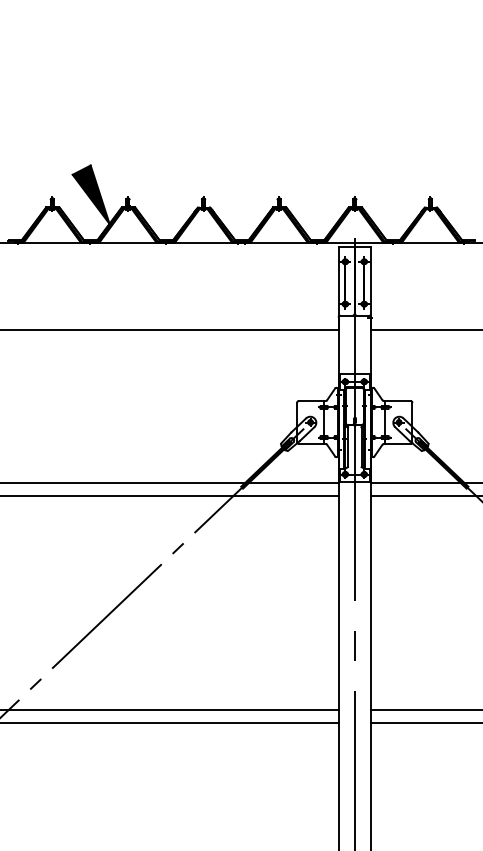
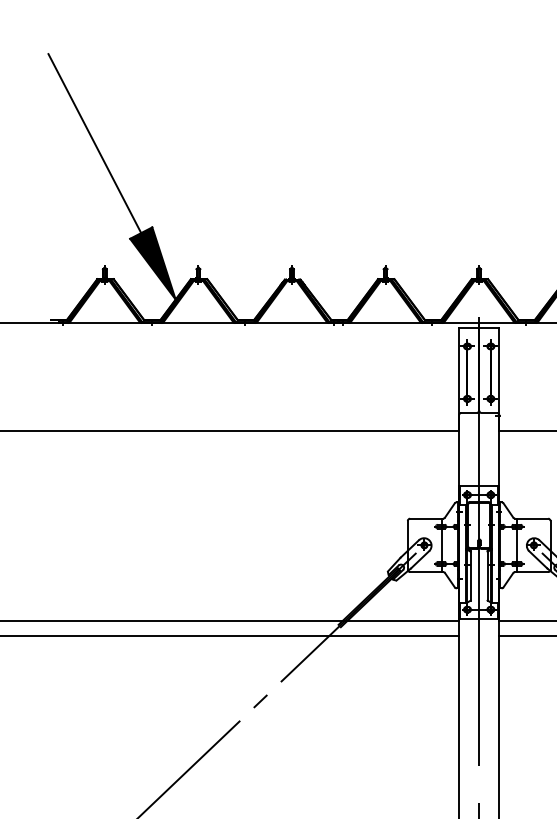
line: (43, 97) -> (93, 143), added

